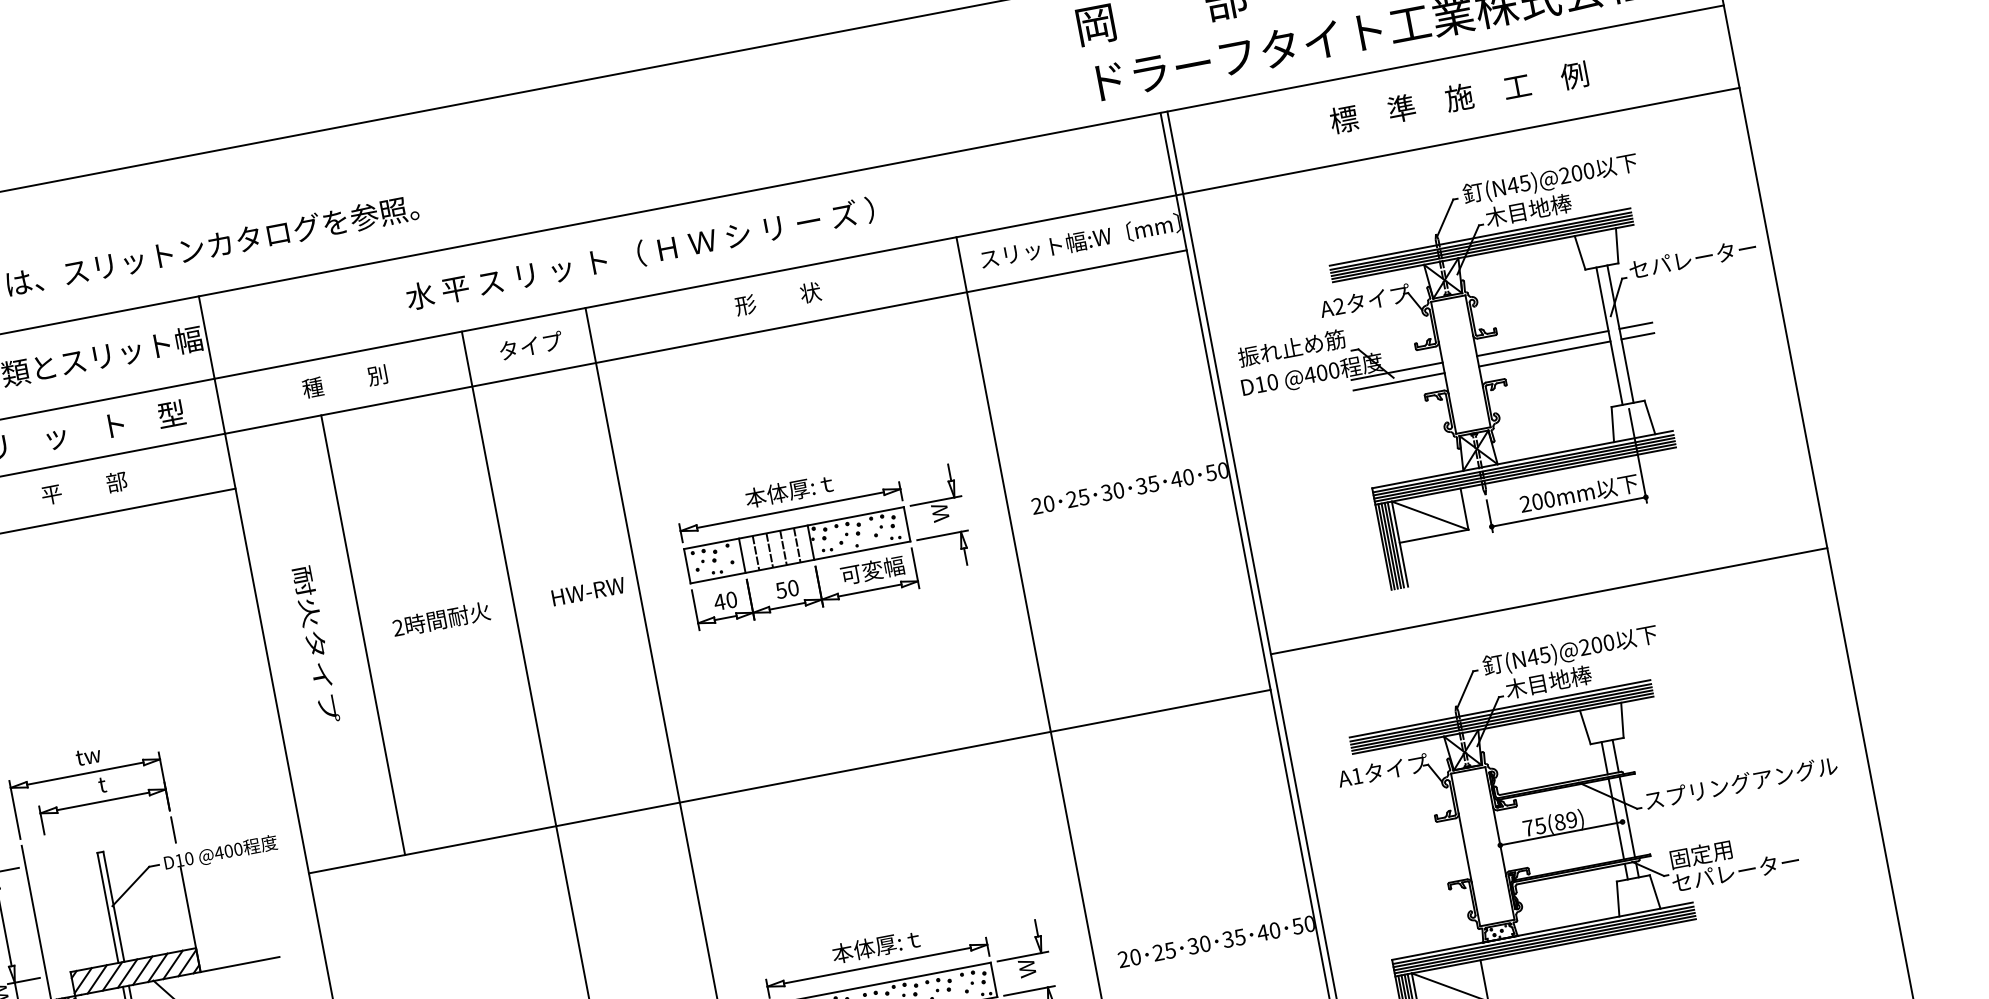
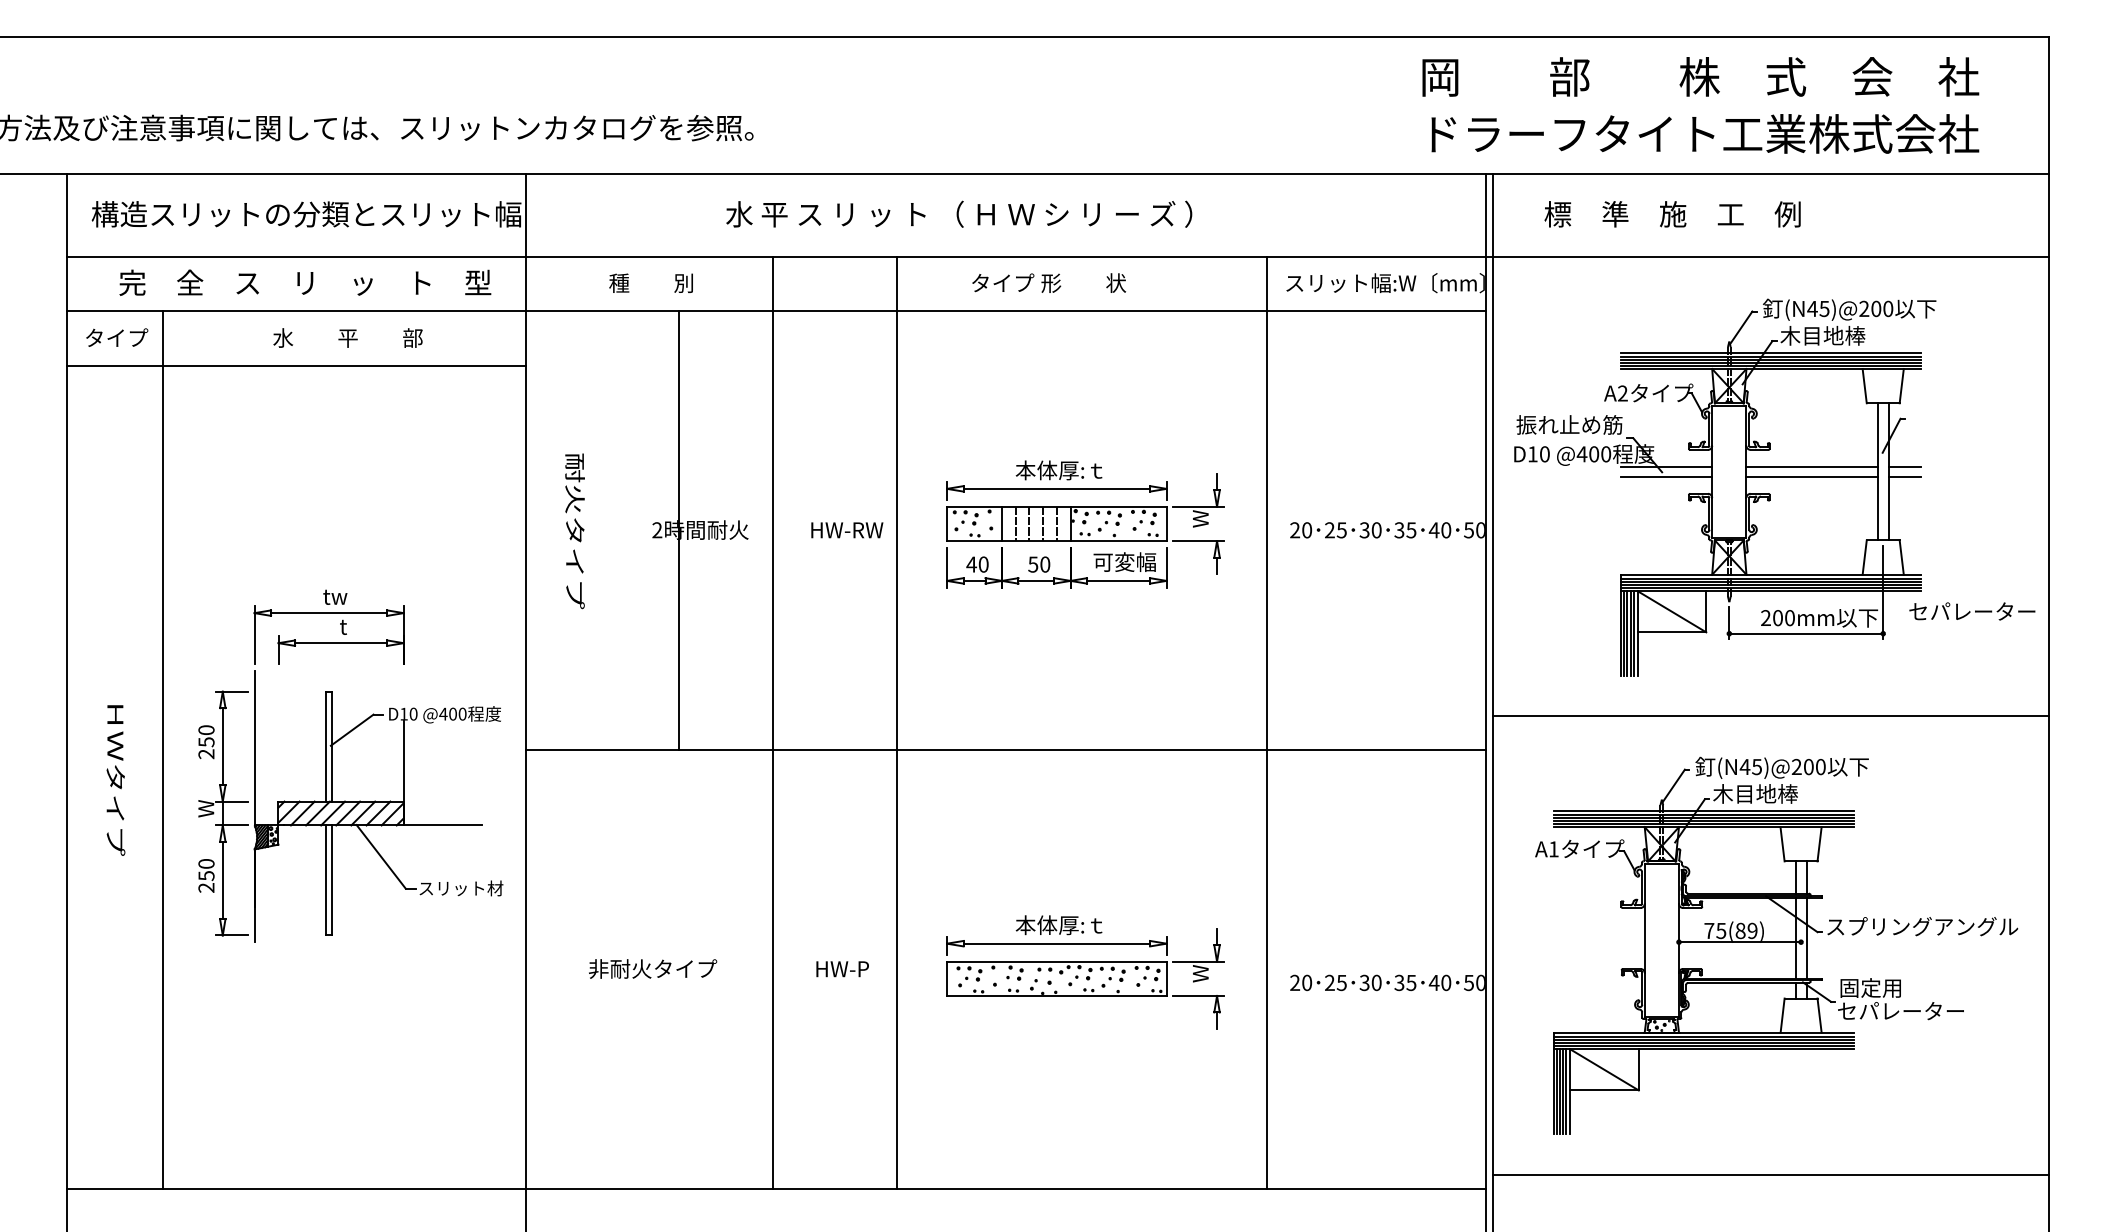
text: (1458, 97) -> (1672, 214), moved
text: (1693, 258) -> (1972, 611), moved
text: (531, 345) -> (1003, 282), moved
line: (363, 634) -> (679, 530), moved
line: (173, 829) -> (403, 683), removed

